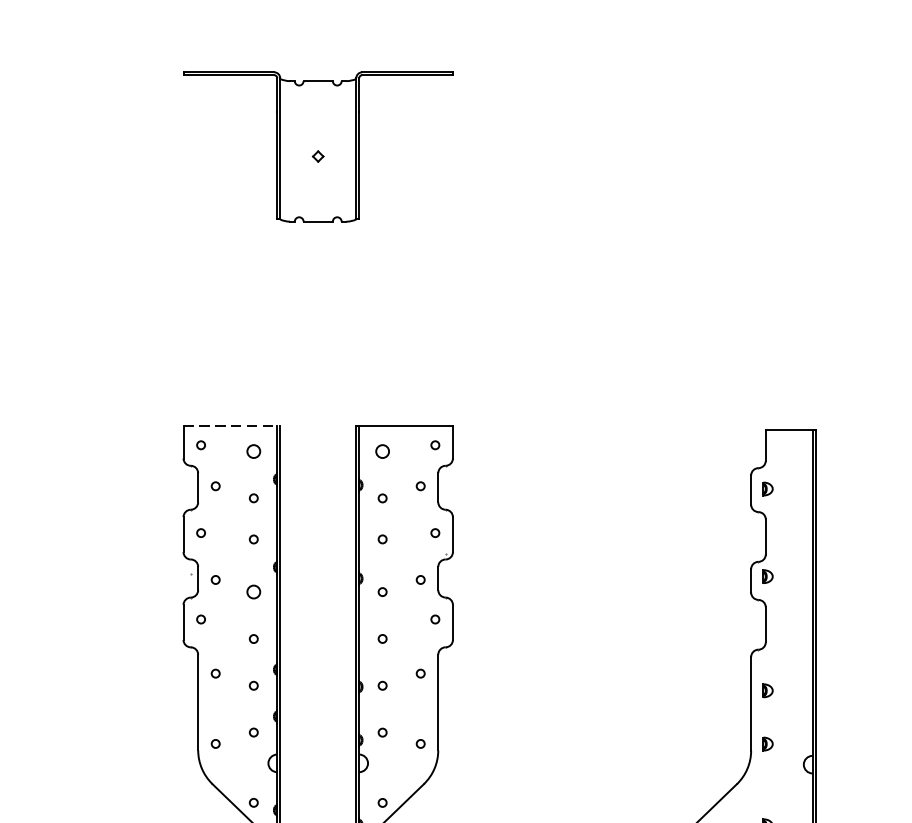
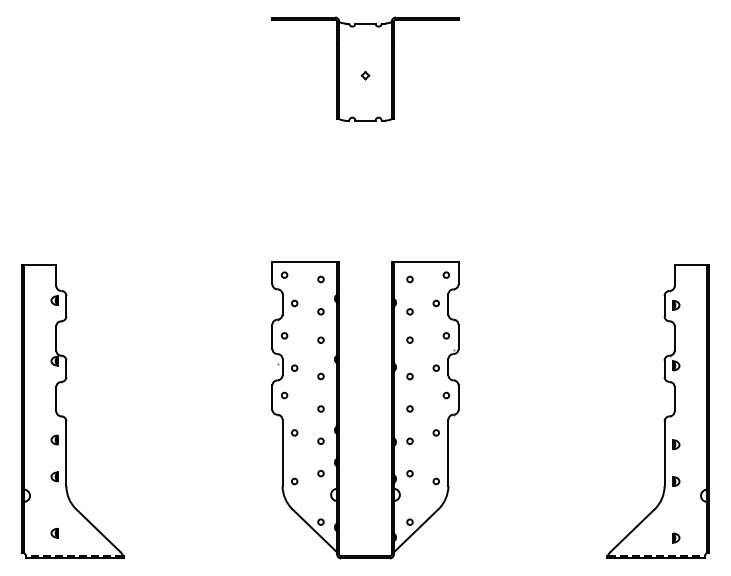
line: (232, 426) -> (306, 262), dashed -> solid
circle: (253, 451) -> (320, 279), size x0.62
circle: (381, 451) -> (409, 279), size x0.62
circle: (253, 591) -> (320, 376), size x0.62

